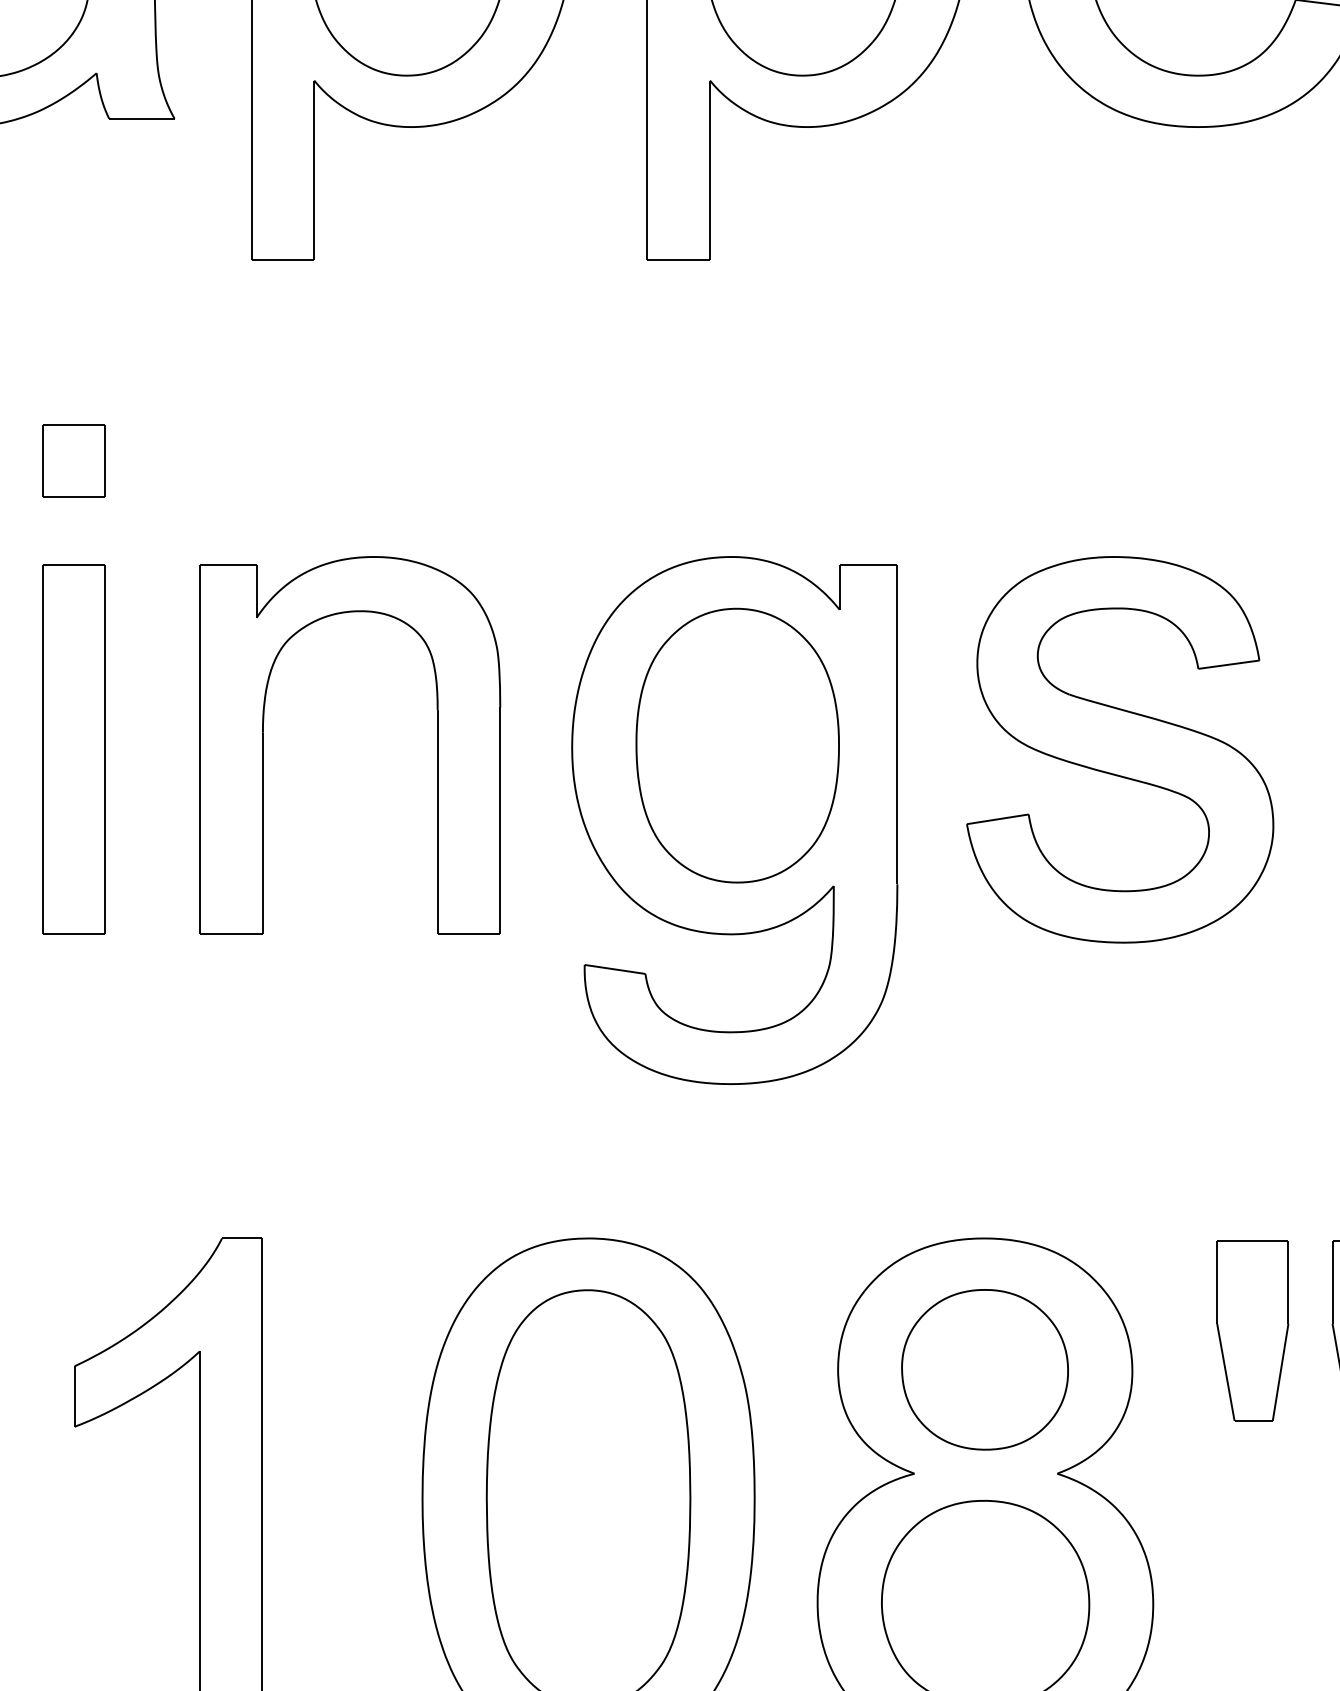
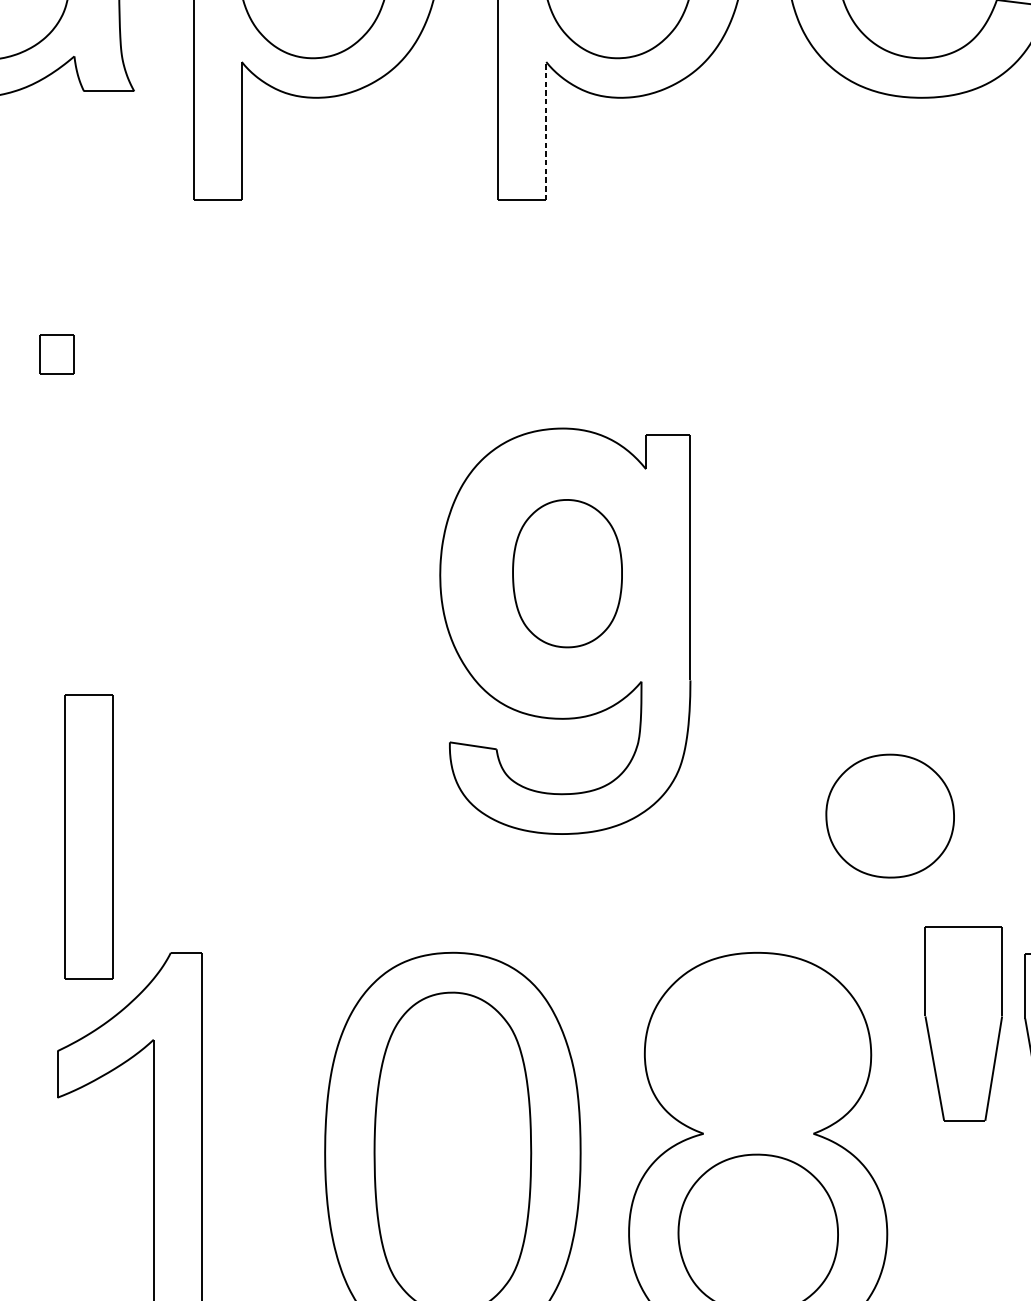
line: (710, 170) -> (546, 131), solid -> dashed
part: (73, 460) -> (56, 354), size x0.7
part: (263, 745) -> (202, 573), removed
part: (737, 745) -> (567, 573), size x0.7
part: (73, 749) -> (88, 836), moved
part: (1120, 749) -> (862, 576), removed
part: (1252, 1330) -> (963, 1023), size x1.4
part: (984, 1369) -> (889, 815), moved

